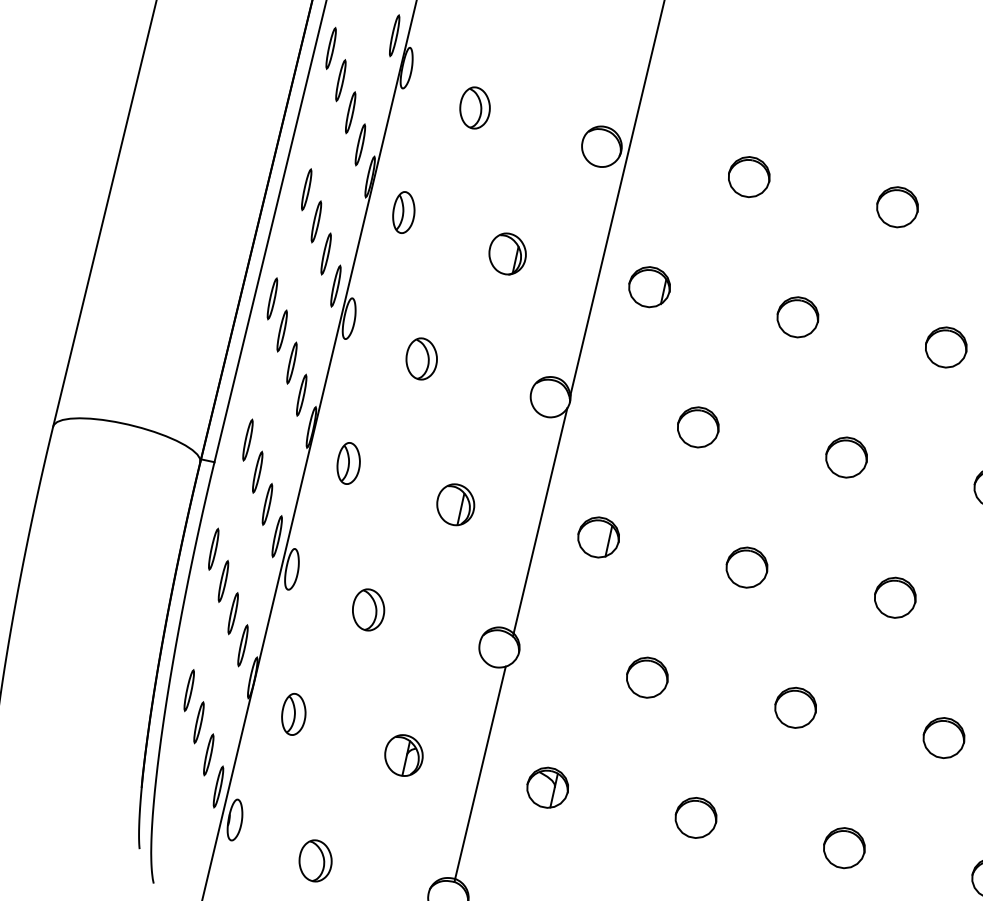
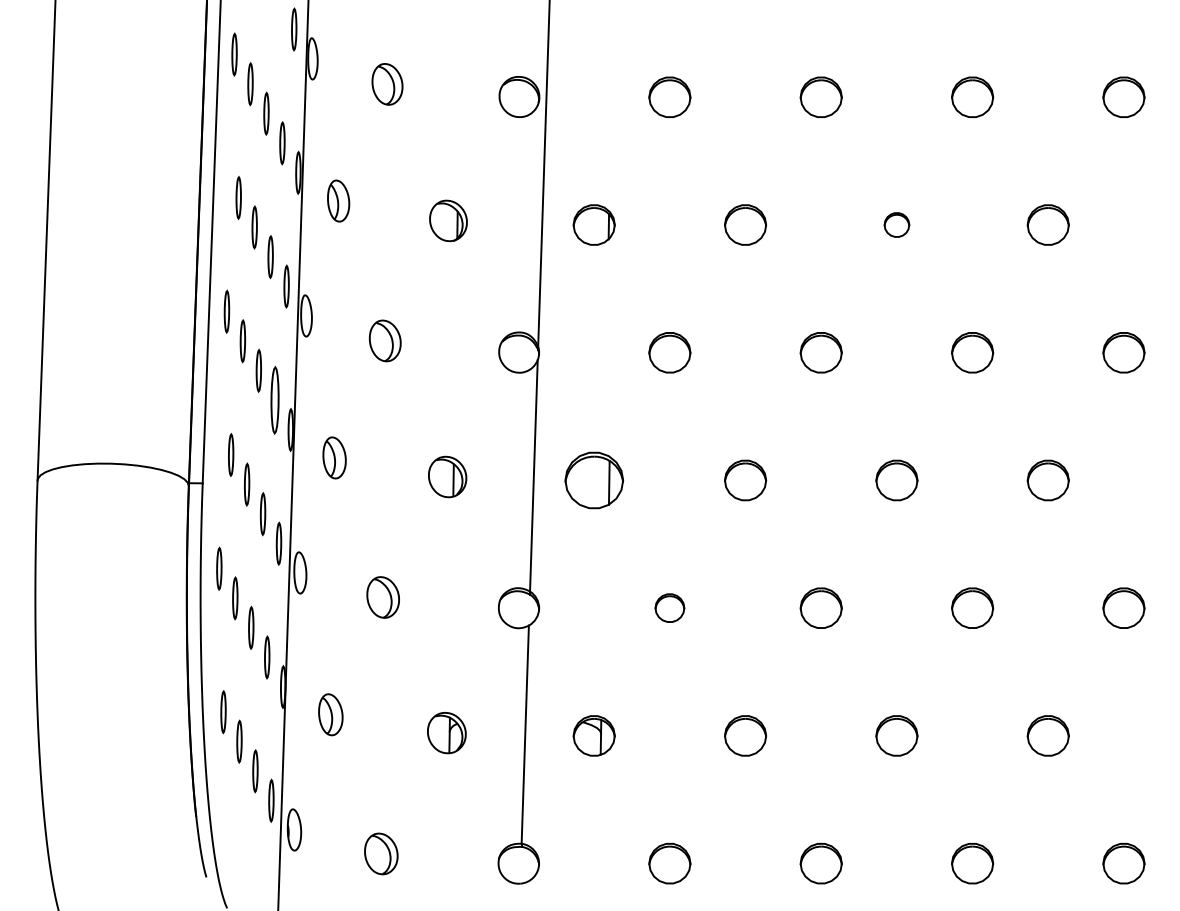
part: (945, 346) -> (896, 224), size x0.6
part: (301, 395) -> (274, 400), size x1.6
part: (597, 537) -> (593, 480), size x1.4
part: (647, 676) -> (669, 607), size x0.7

